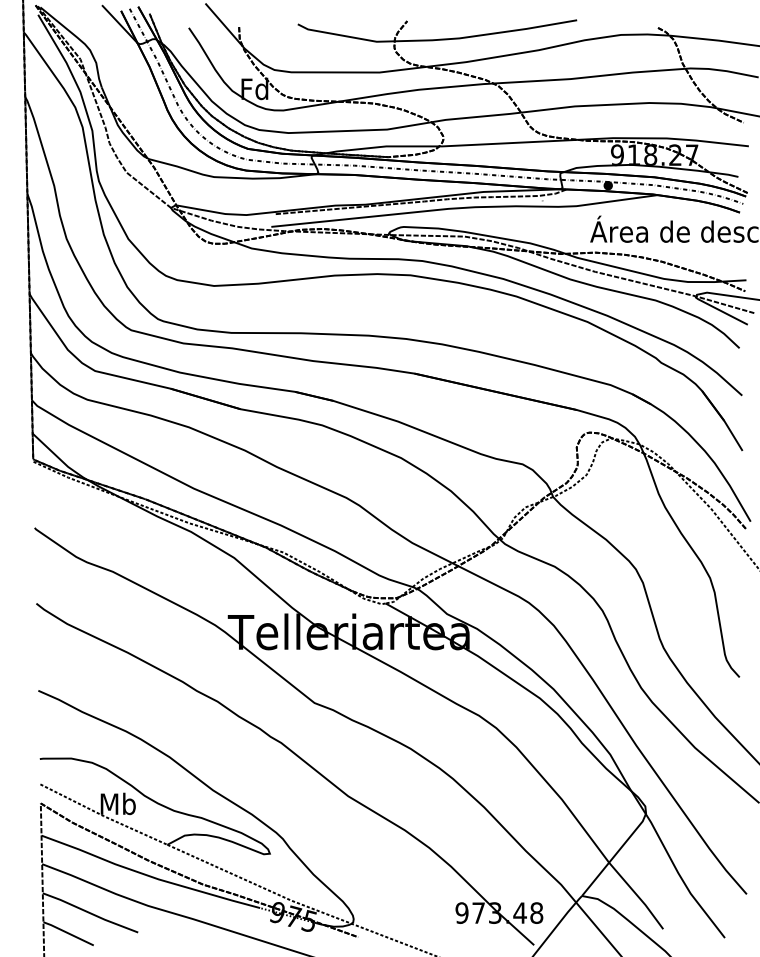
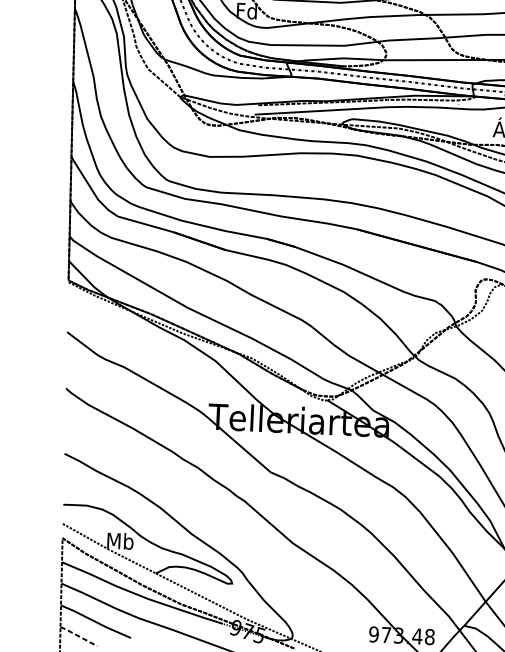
line: (68, 933) -> (78, 636), solid -> dashed

